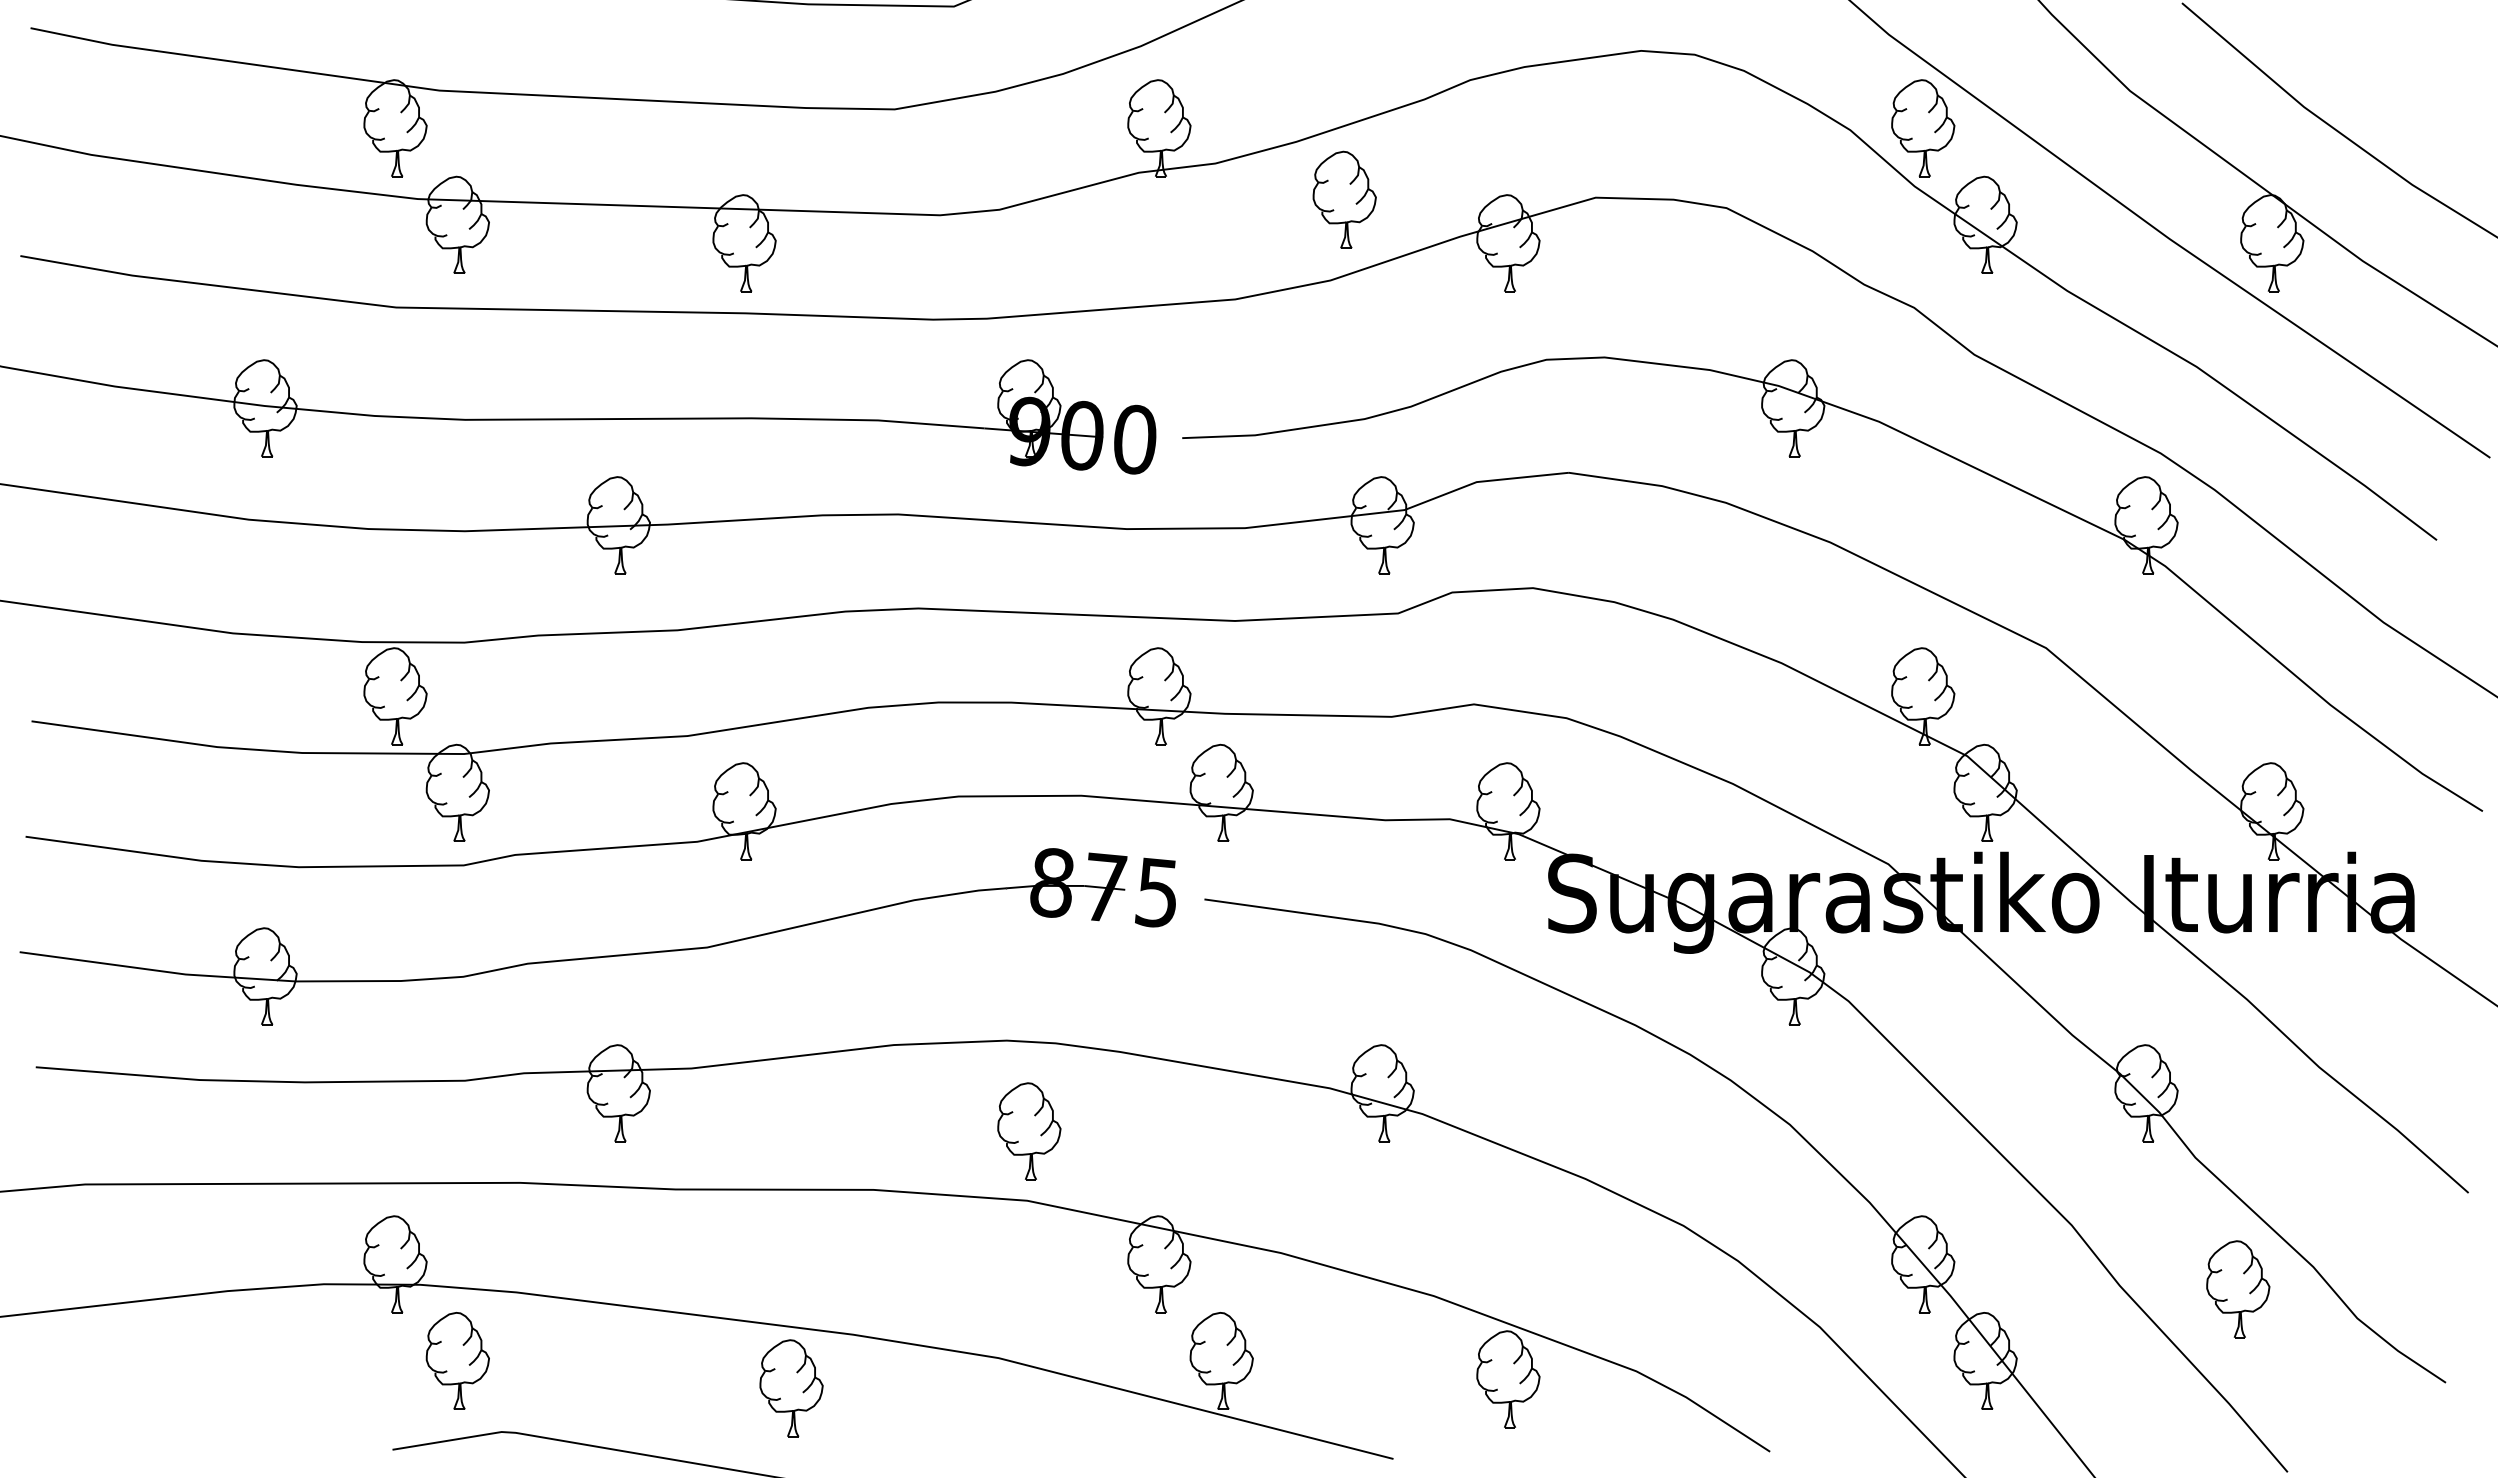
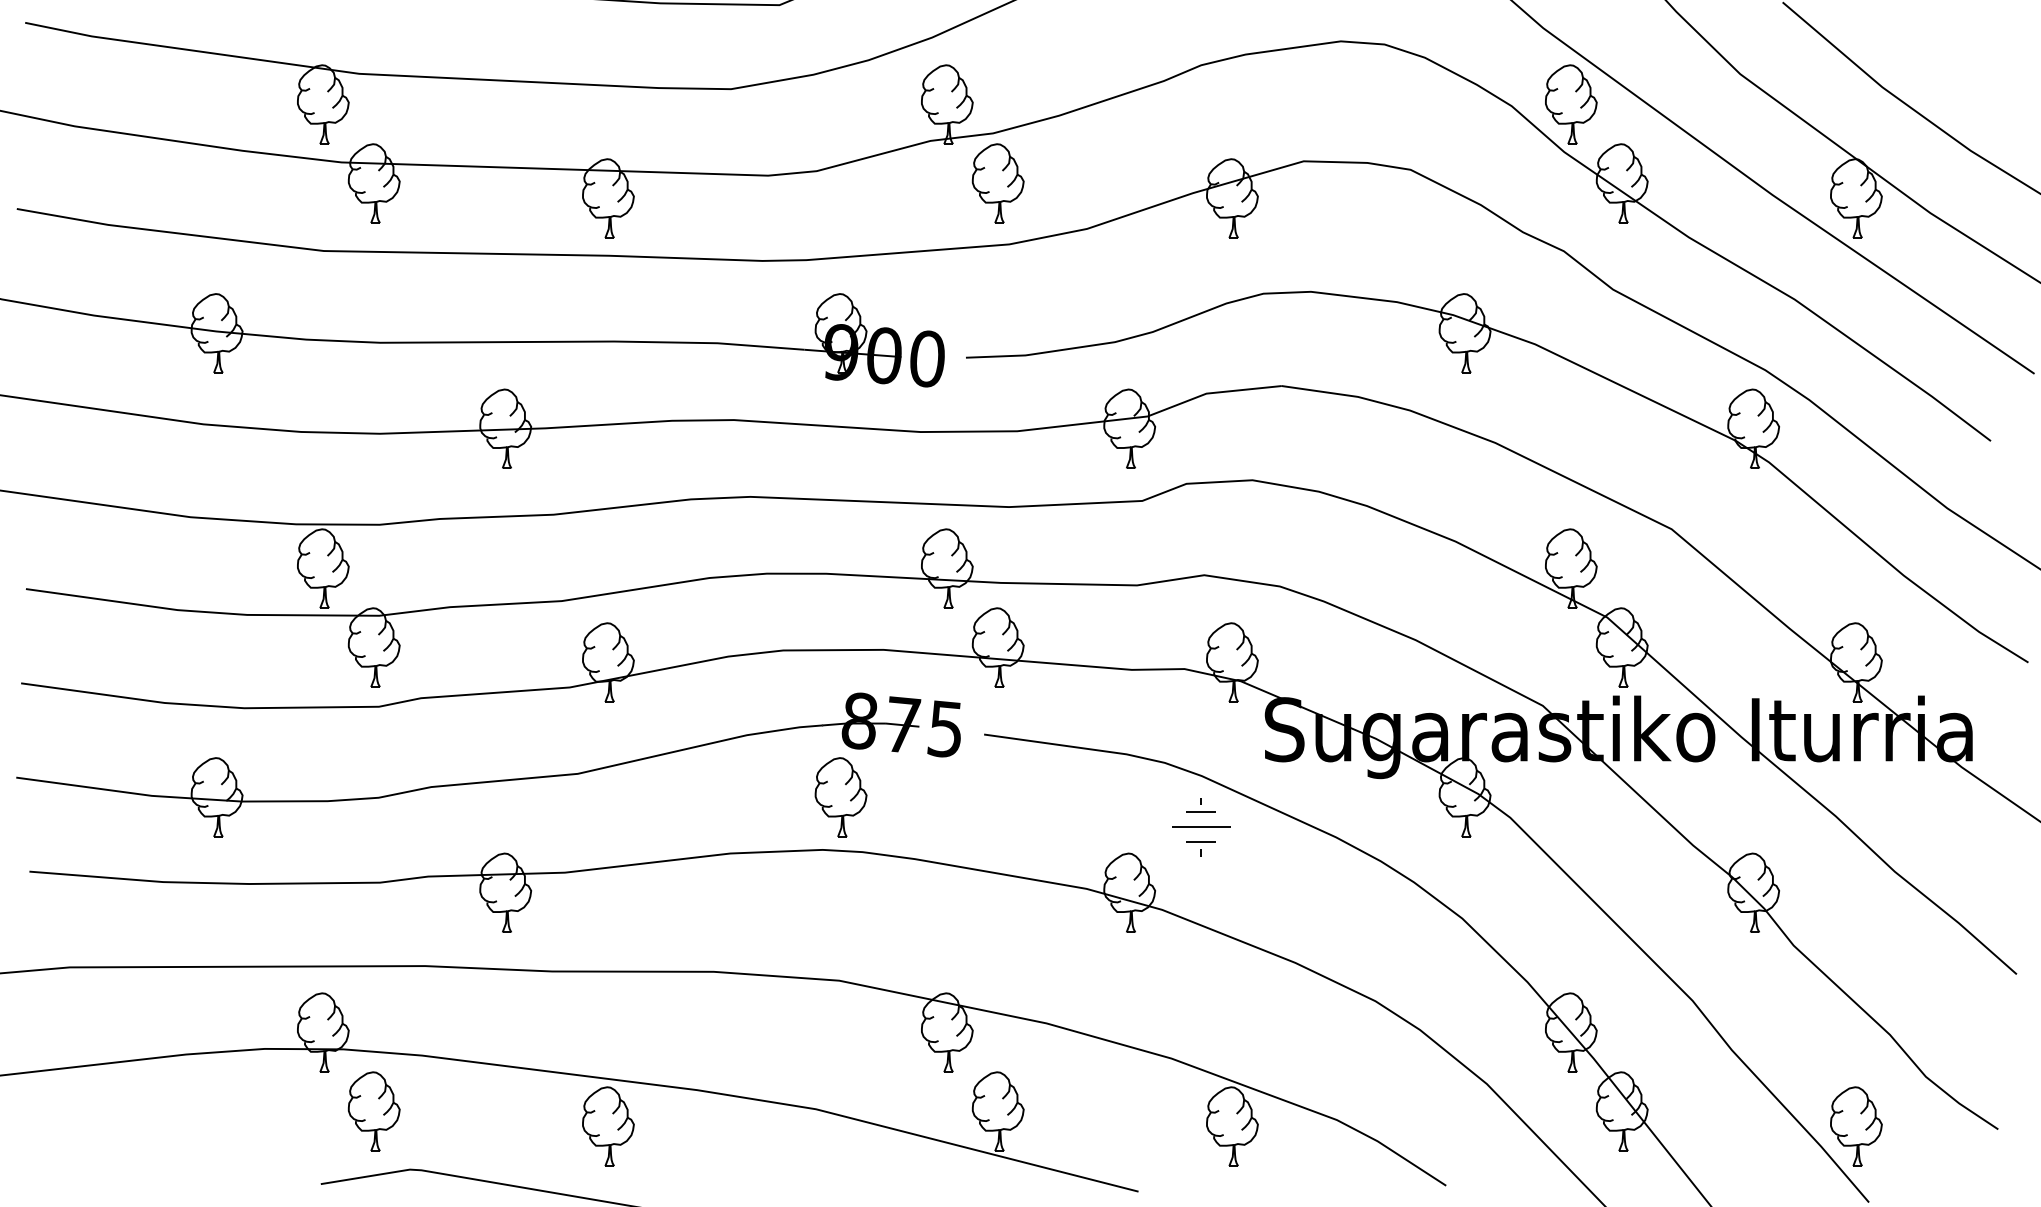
part: (1344, 199) -> (998, 183), moved
part: (1469, 1012) -> (1200, 826), added
part: (1029, 1131) -> (841, 797), moved
part: (2238, 1289) -> (1856, 1126), moved
part: (791, 1388) -> (608, 1126), moved

